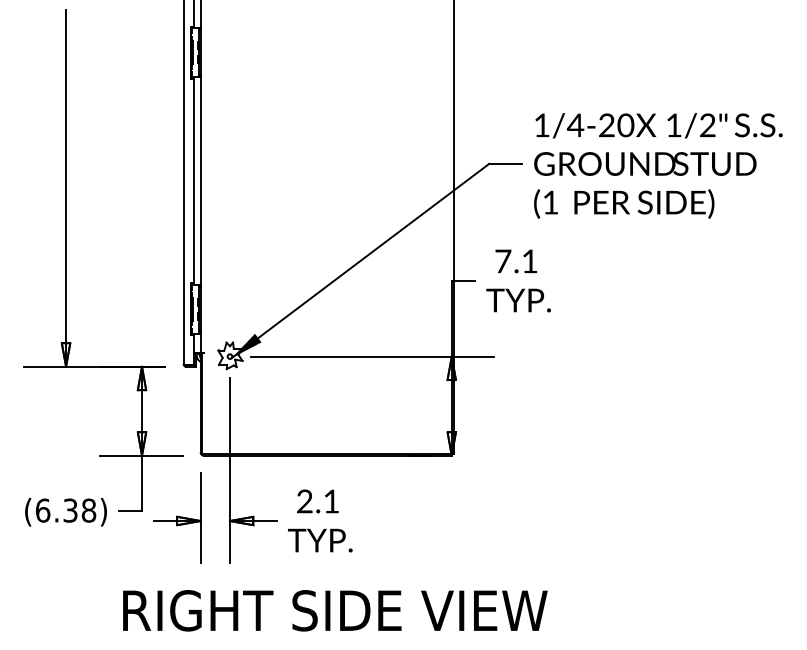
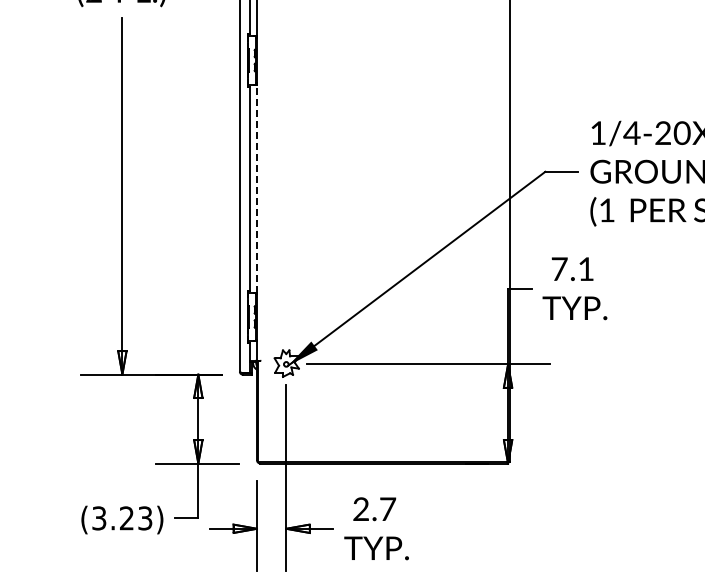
line: (200, 180) -> (256, 188), solid -> dashed
text: (331, 501) -> (387, 509), 2.1 -> 2.7
text: (66, 510) -> (122, 518), (6.38) -> (3.23)

